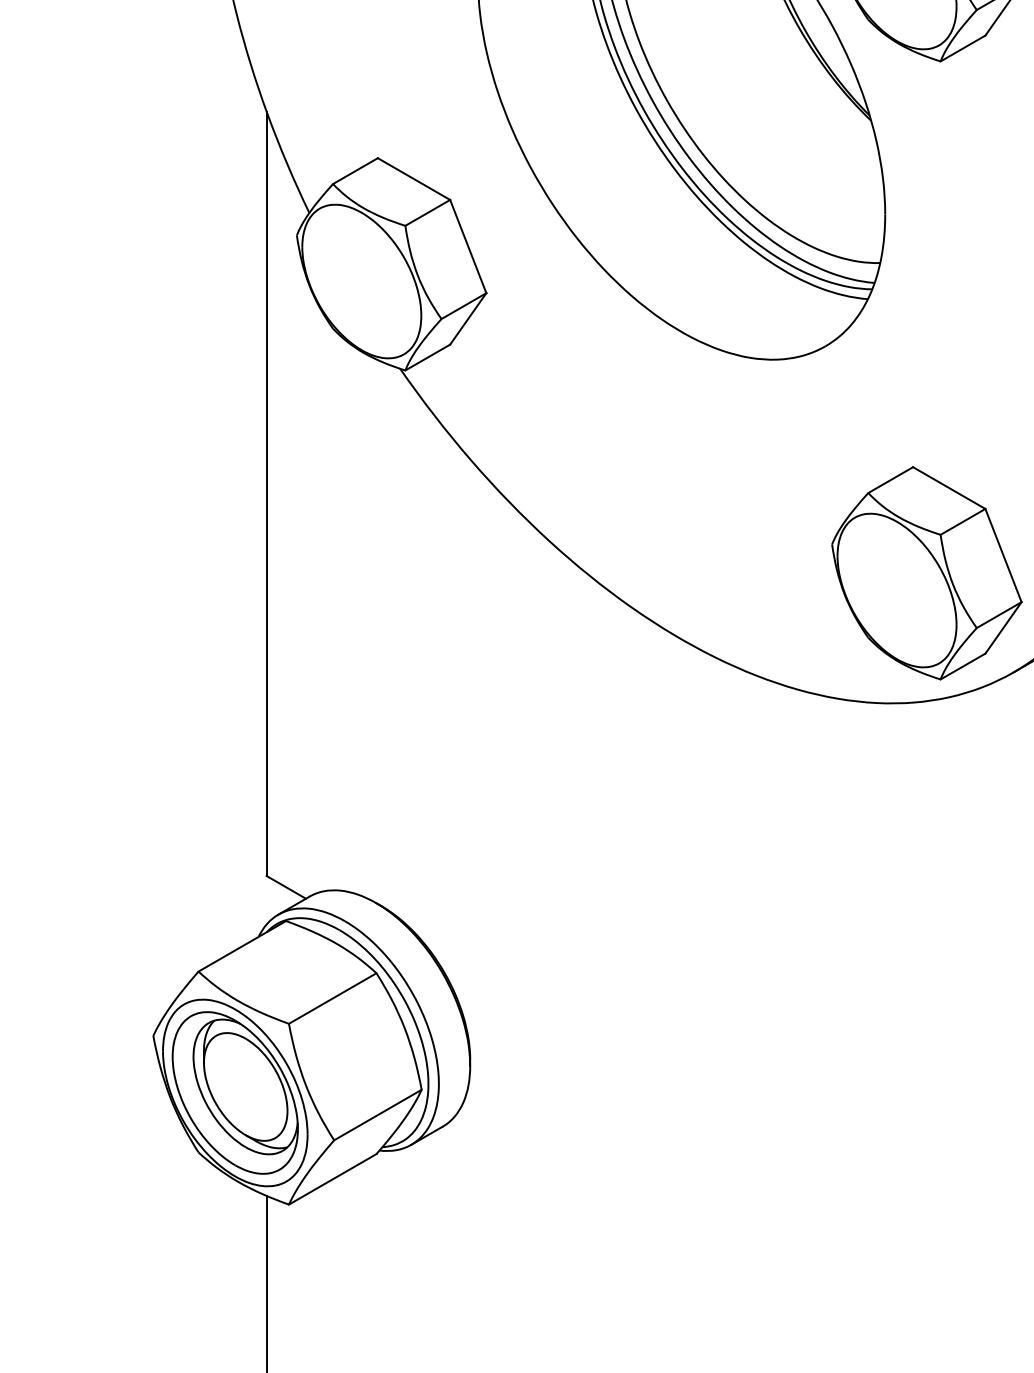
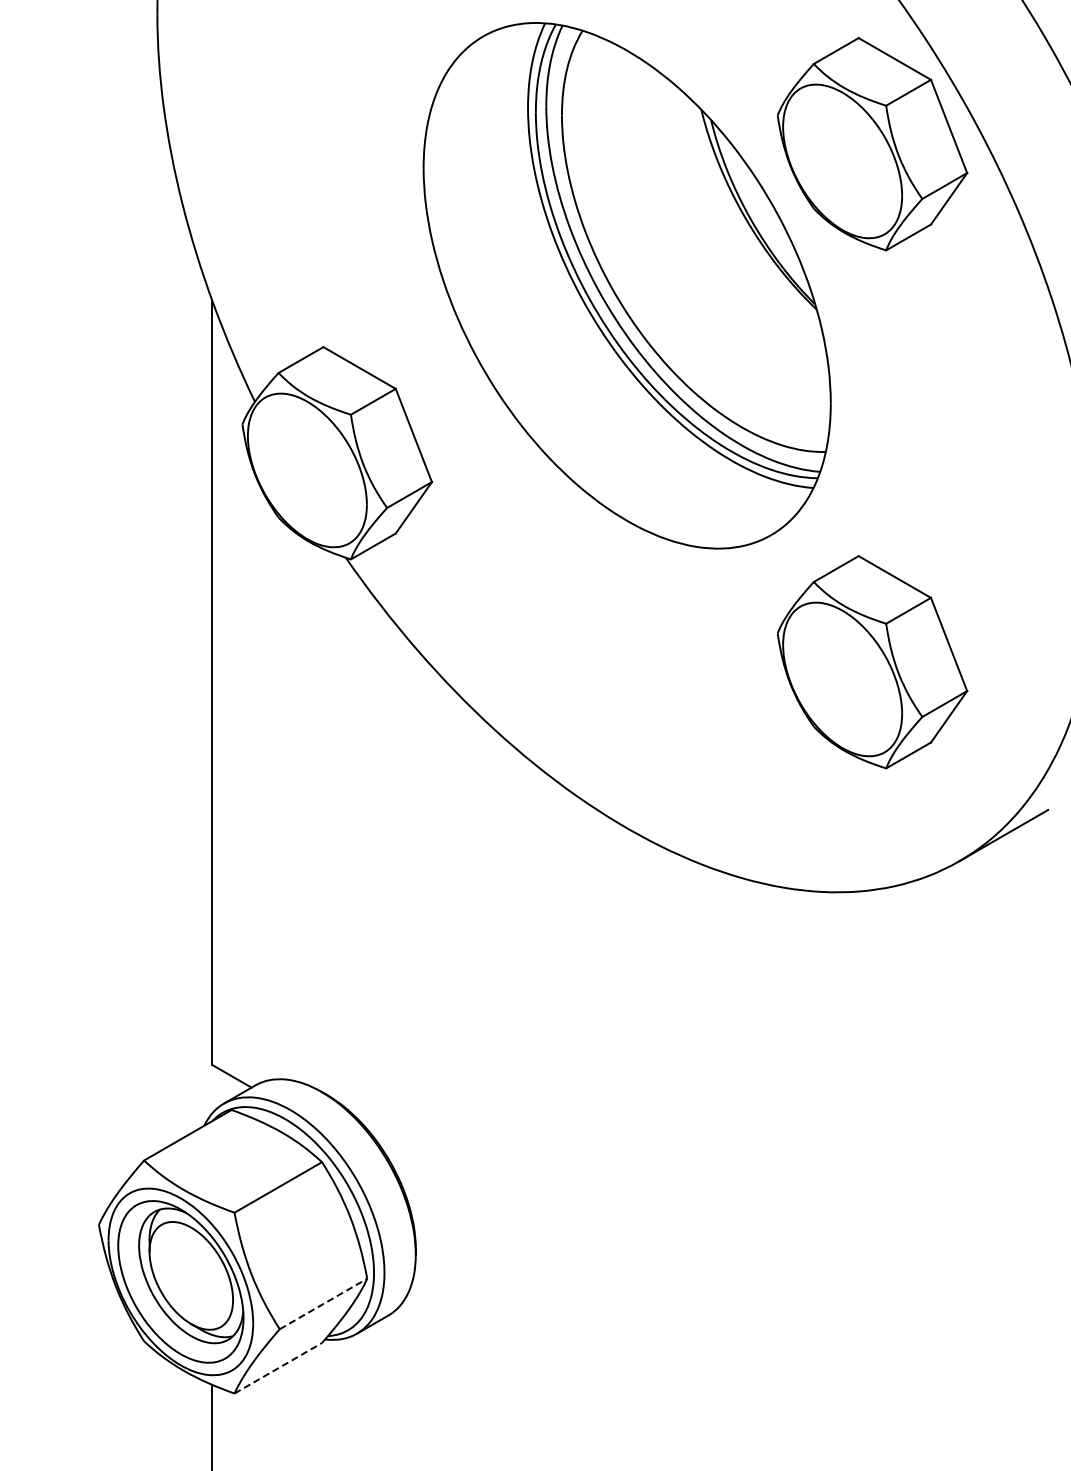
part: (926, 573) -> (872, 662), moved
line: (377, 1114) -> (323, 1303), solid -> dashed
line: (332, 1179) -> (278, 1368), solid -> dashed

